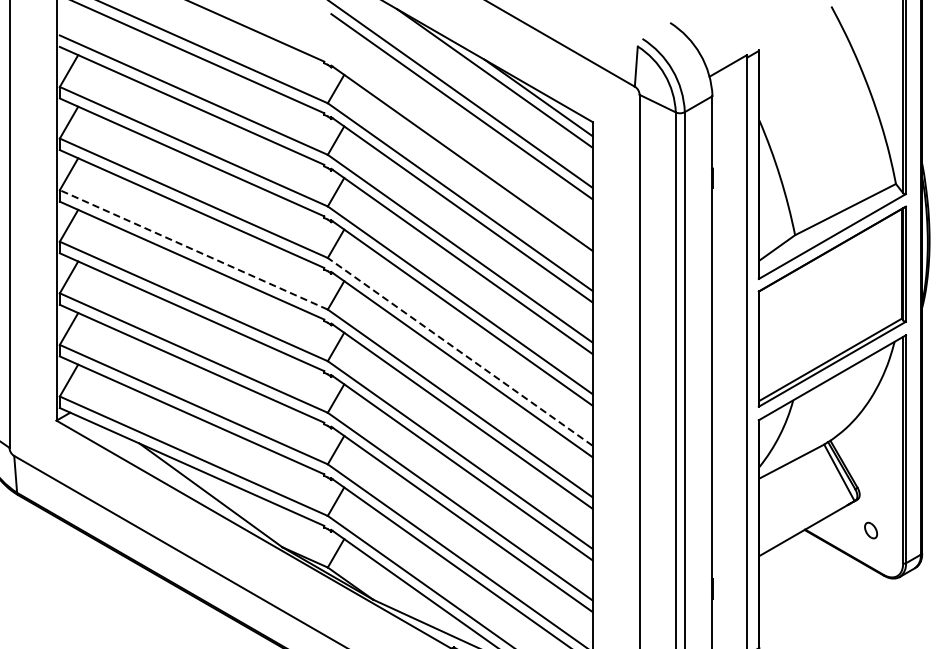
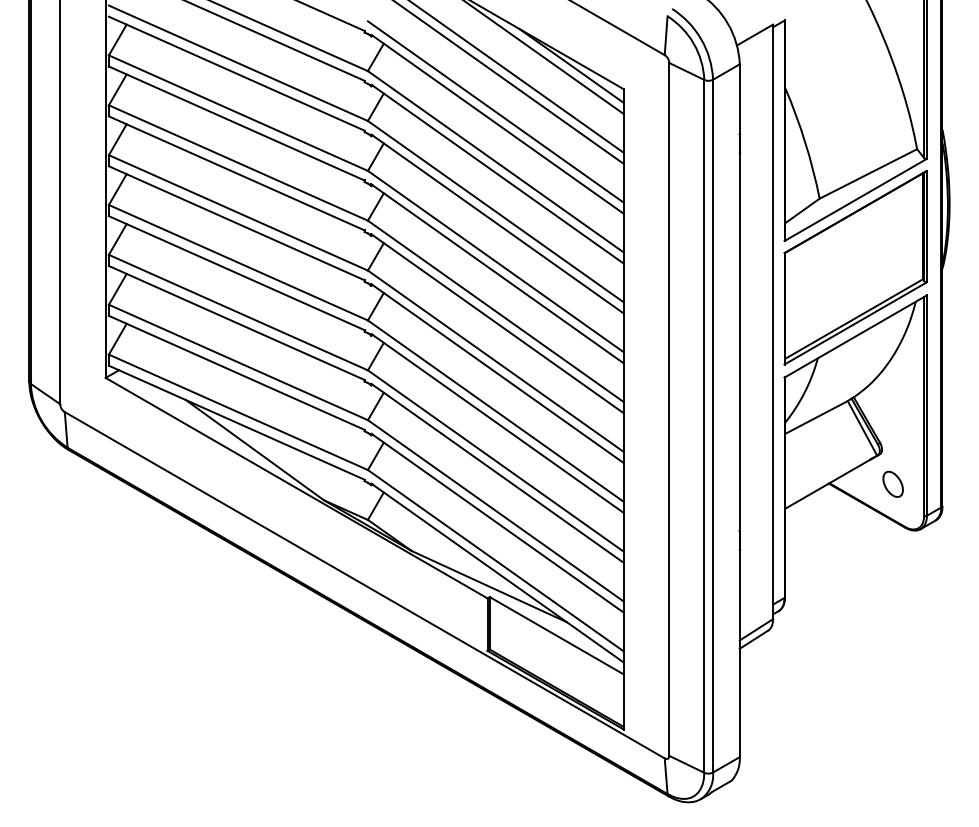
line: (459, 145) -> (495, 111), added
line: (193, 249) -> (238, 212), dashed -> solid
line: (459, 351) -> (495, 311), dashed -> solid
part: (870, 529) -> (892, 483), size x1.67

